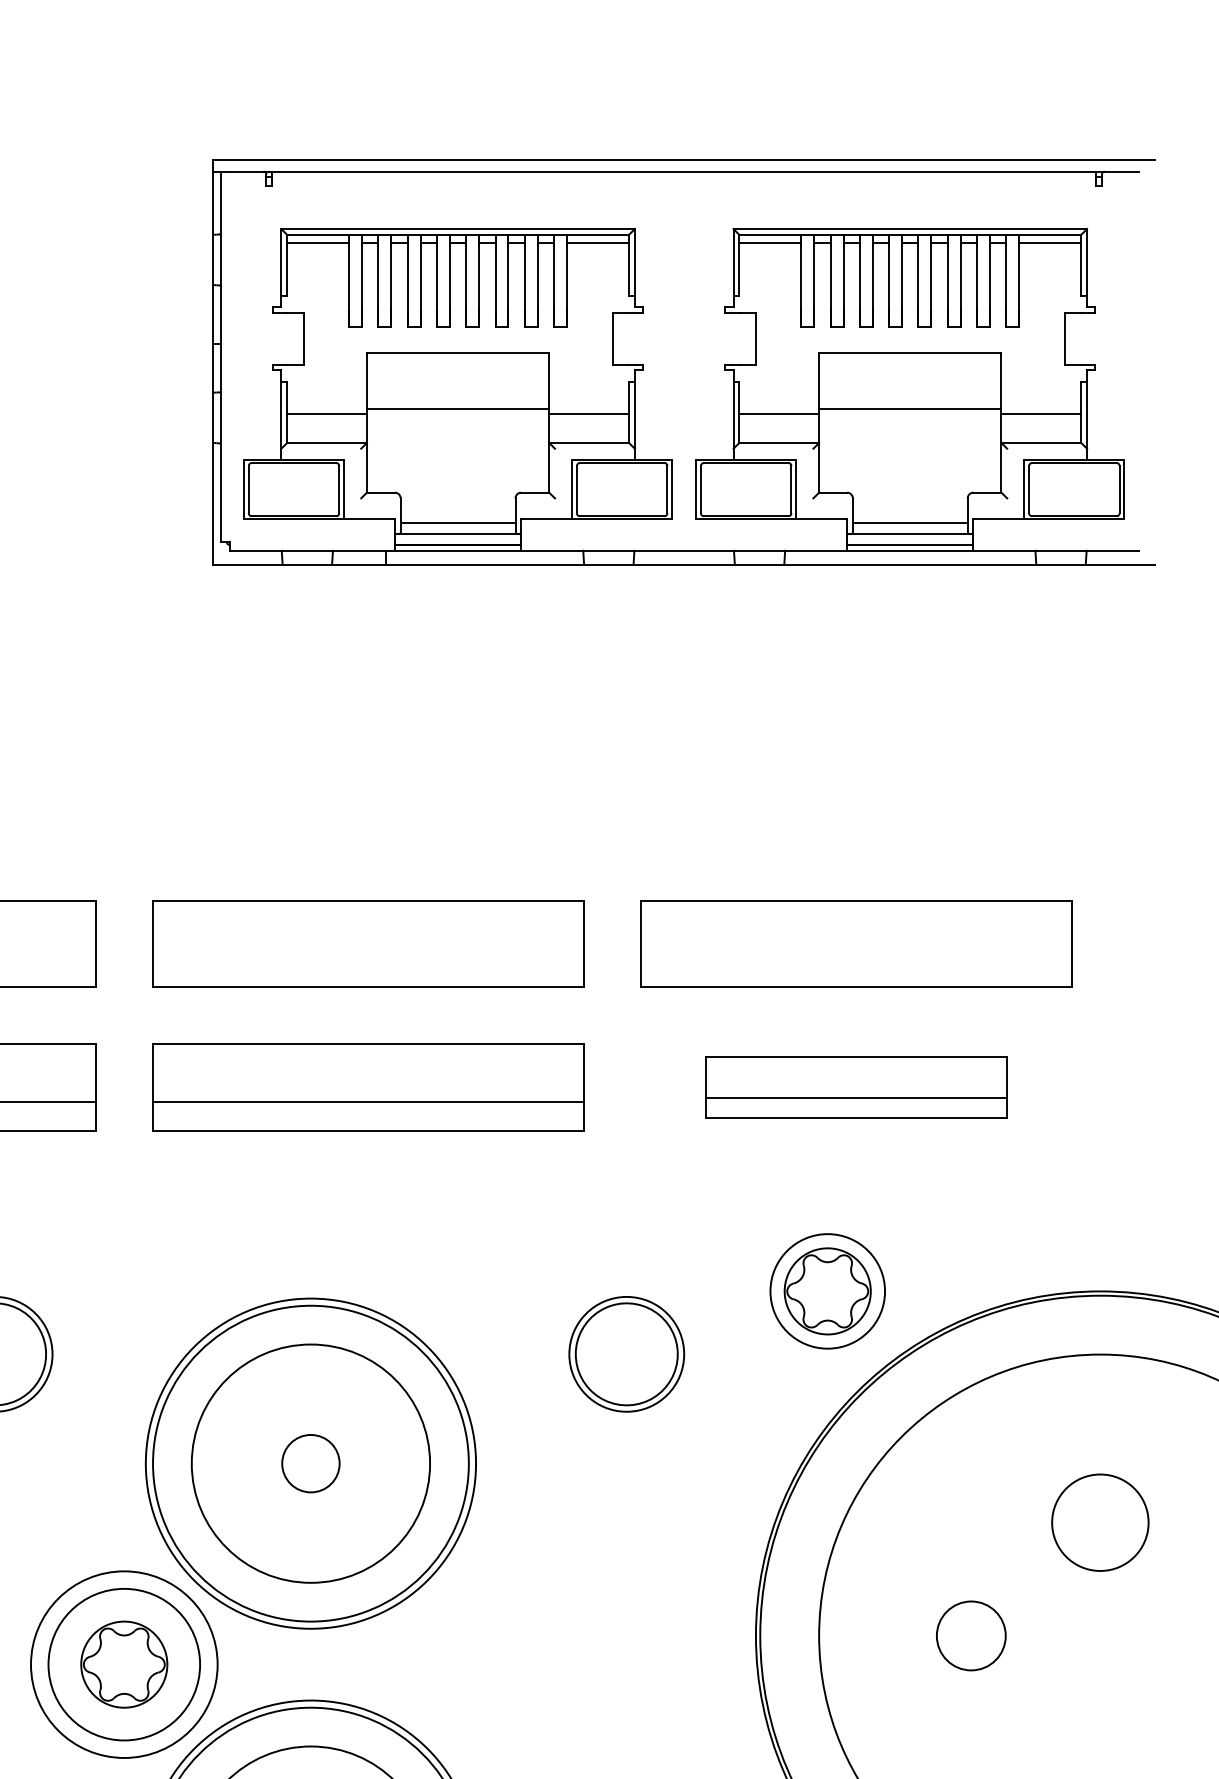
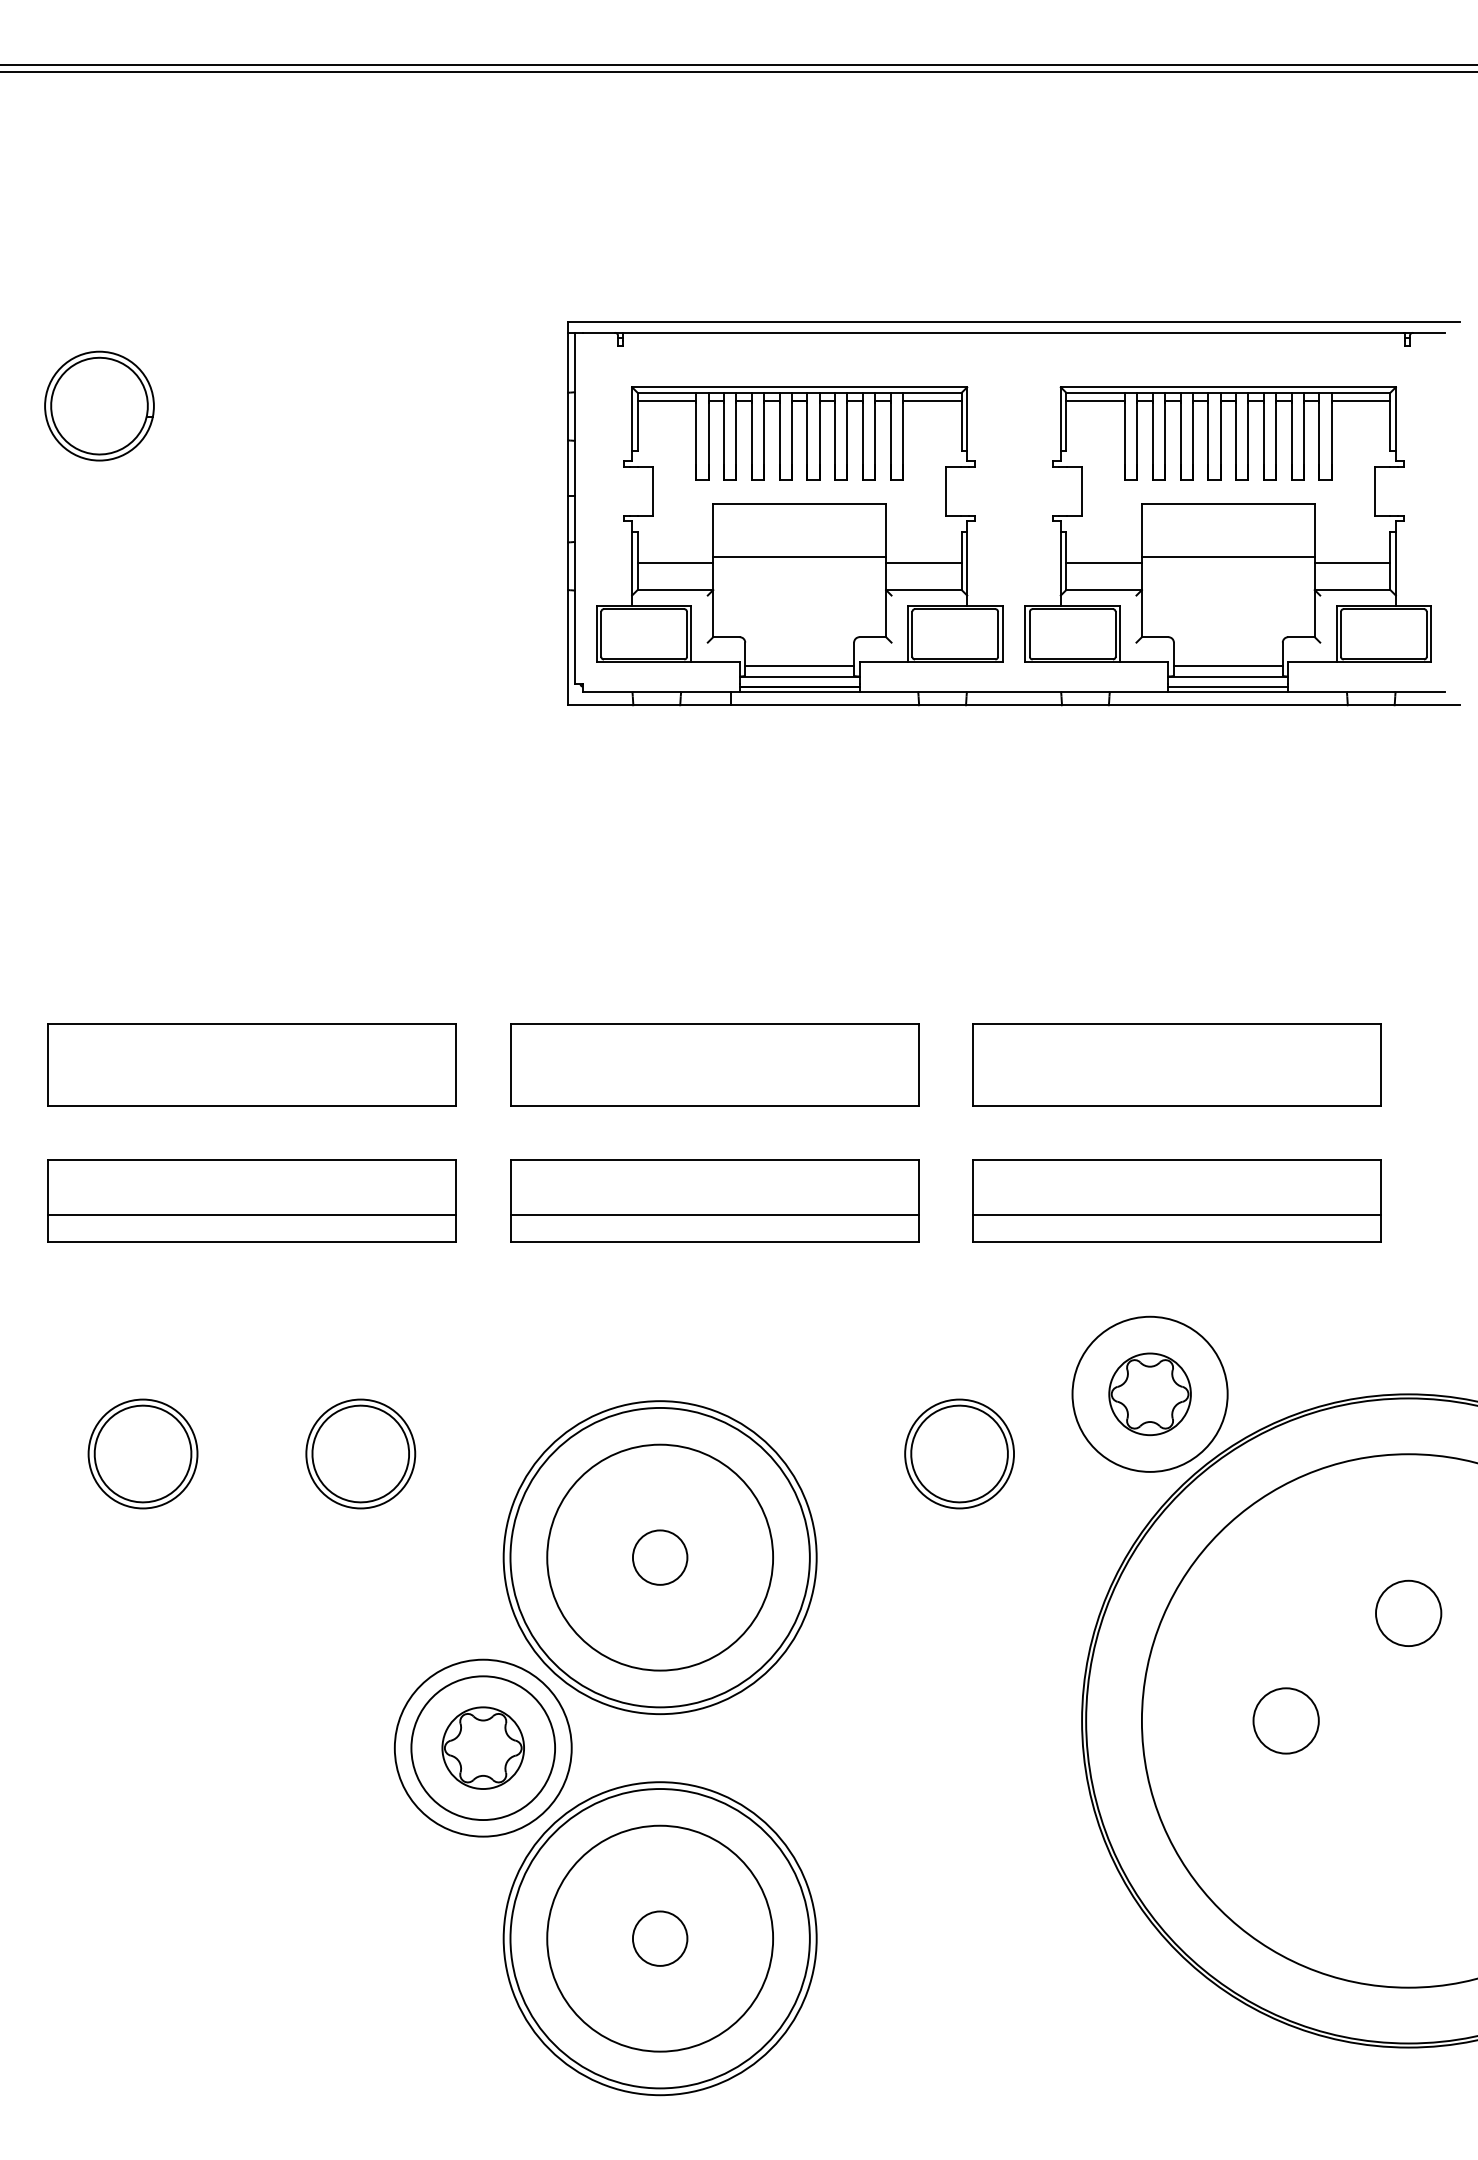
part: (855, 1086) -> (1176, 1200), size x1.43
circle: (827, 1290) -> (1149, 1393), size x1.43
circle: (1100, 1521) -> (1408, 1612), size x0.71

